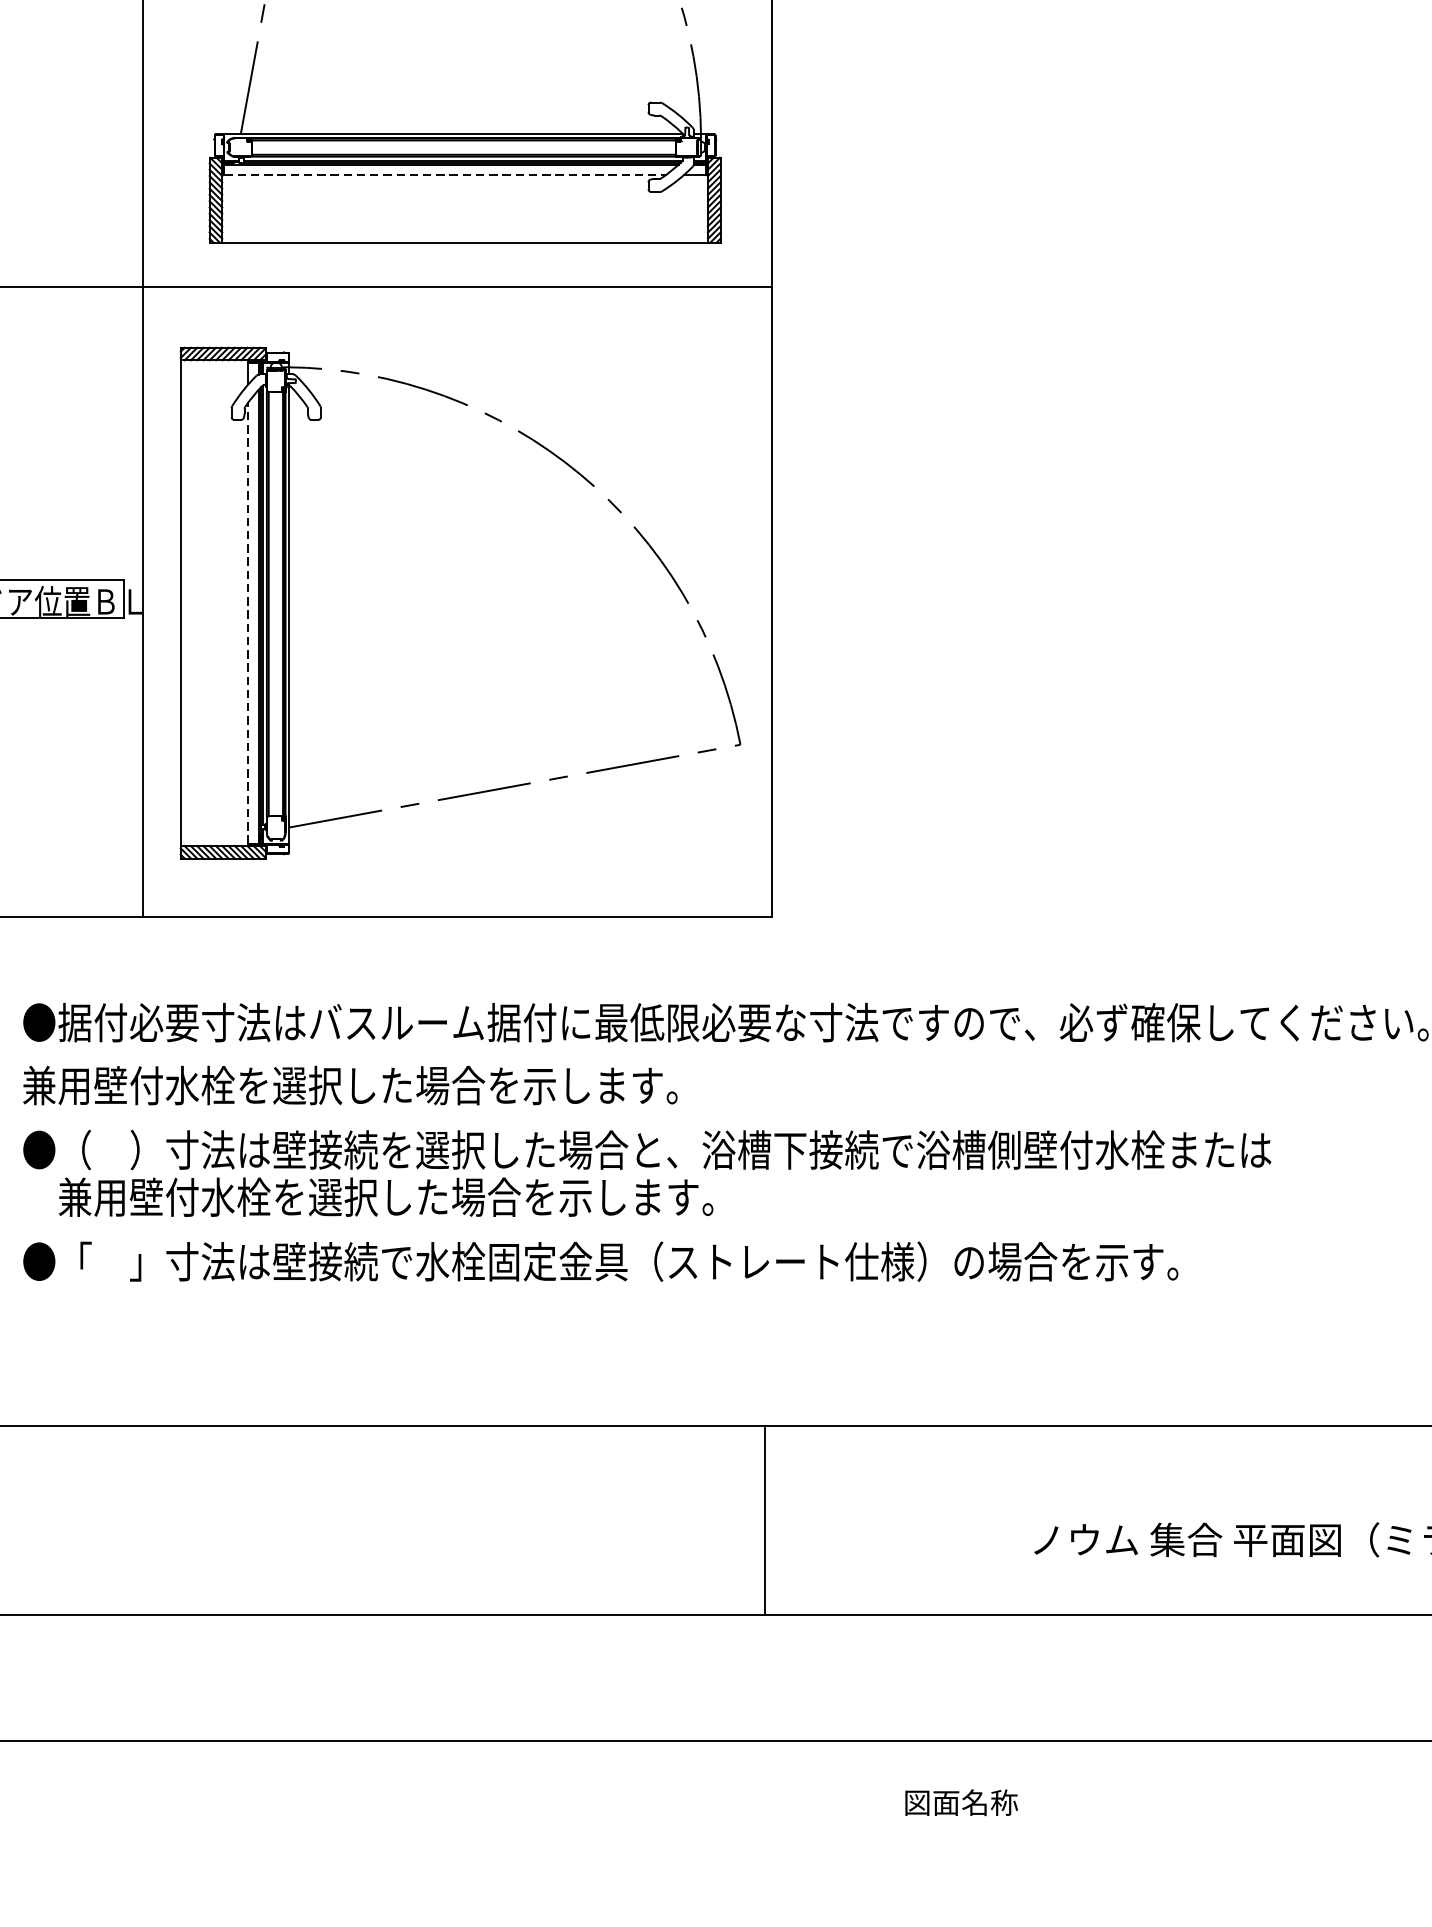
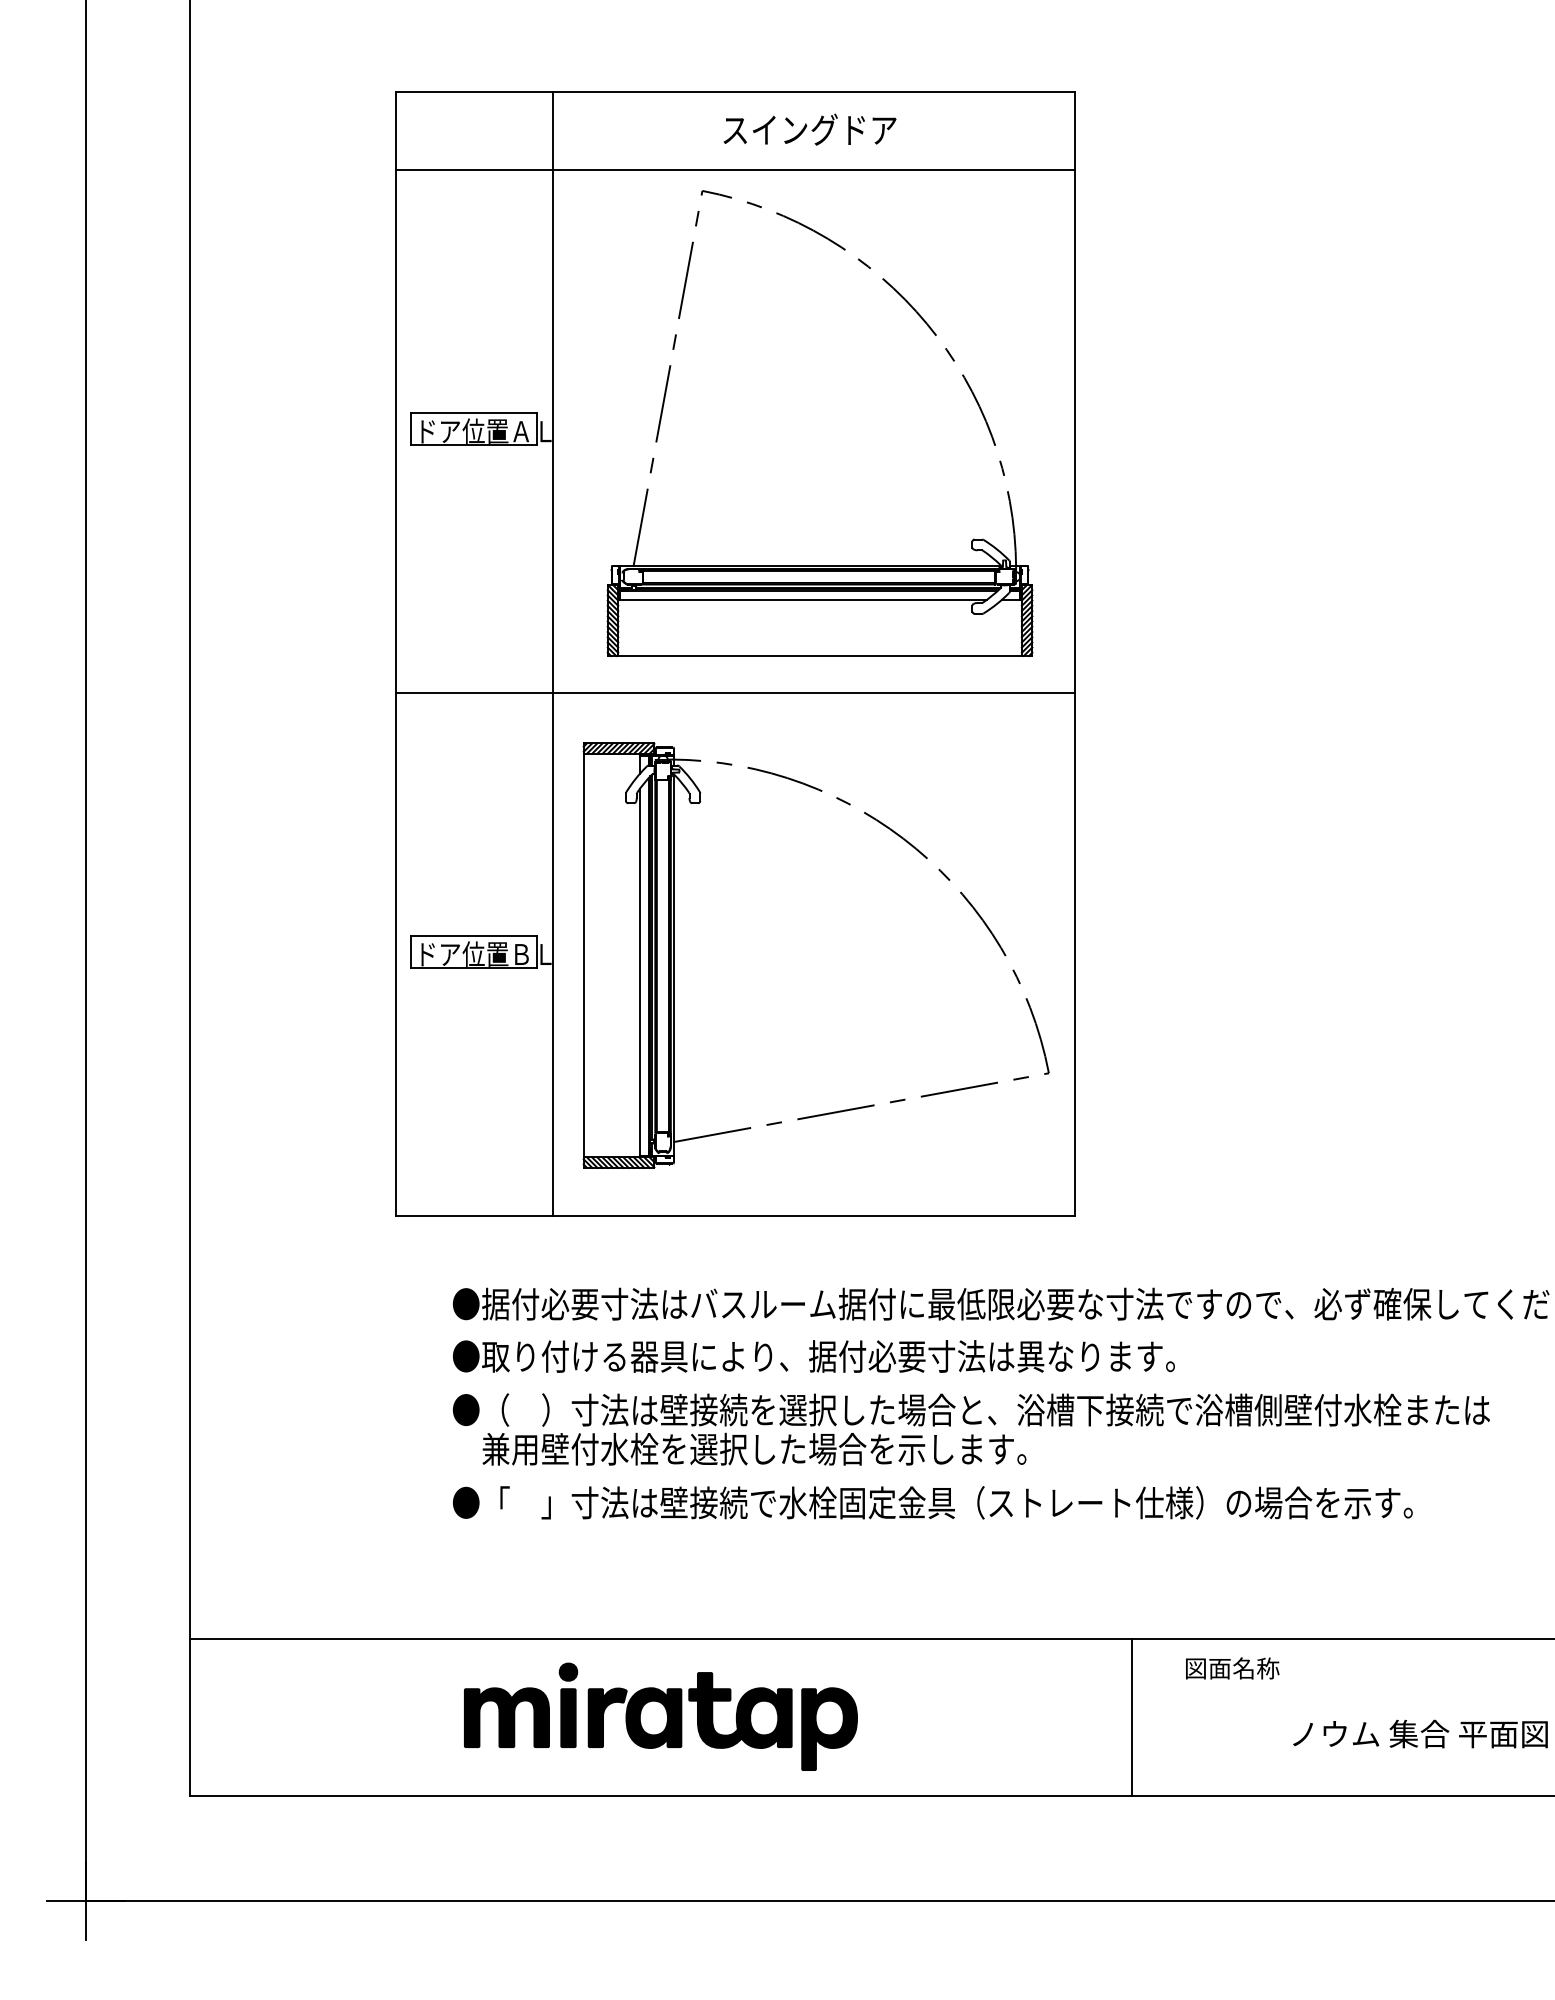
line: (446, 174) -> (804, 599), dashed -> solid
line: (247, 622) -> (639, 971), dashed -> solid
text: (457, 1085) -> (813, 1356), 兼用壁付水栓を選択した場合を示します。 -> ●取り付ける器具により、据付必要寸法は異なります。
part: (273, 1518) -> (660, 1716), added
line: (765, 1519) -> (1131, 1717), moved
text: (961, 1802) -> (1232, 1668), moved

